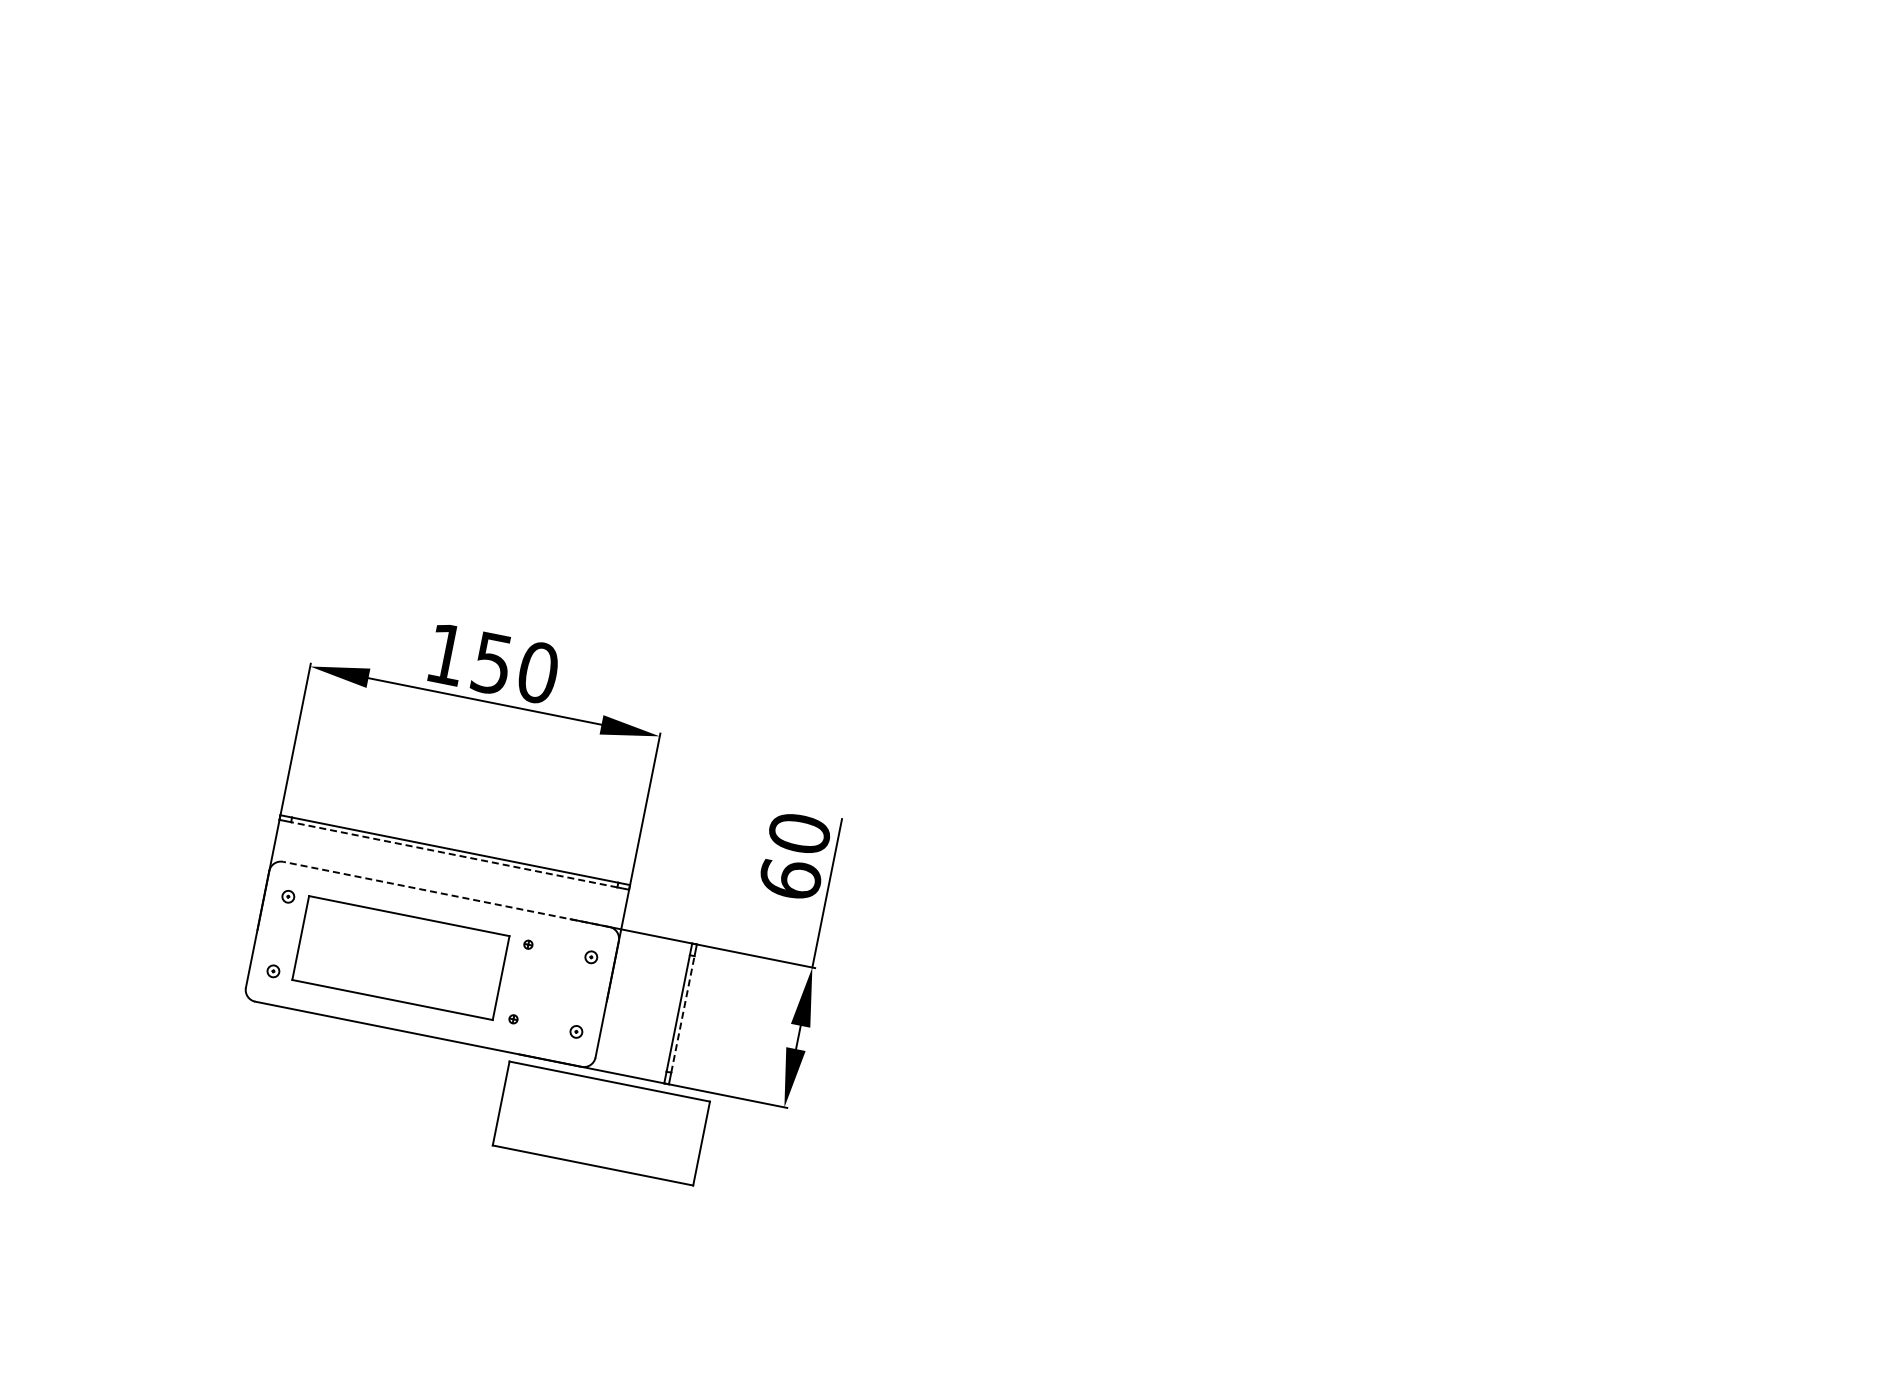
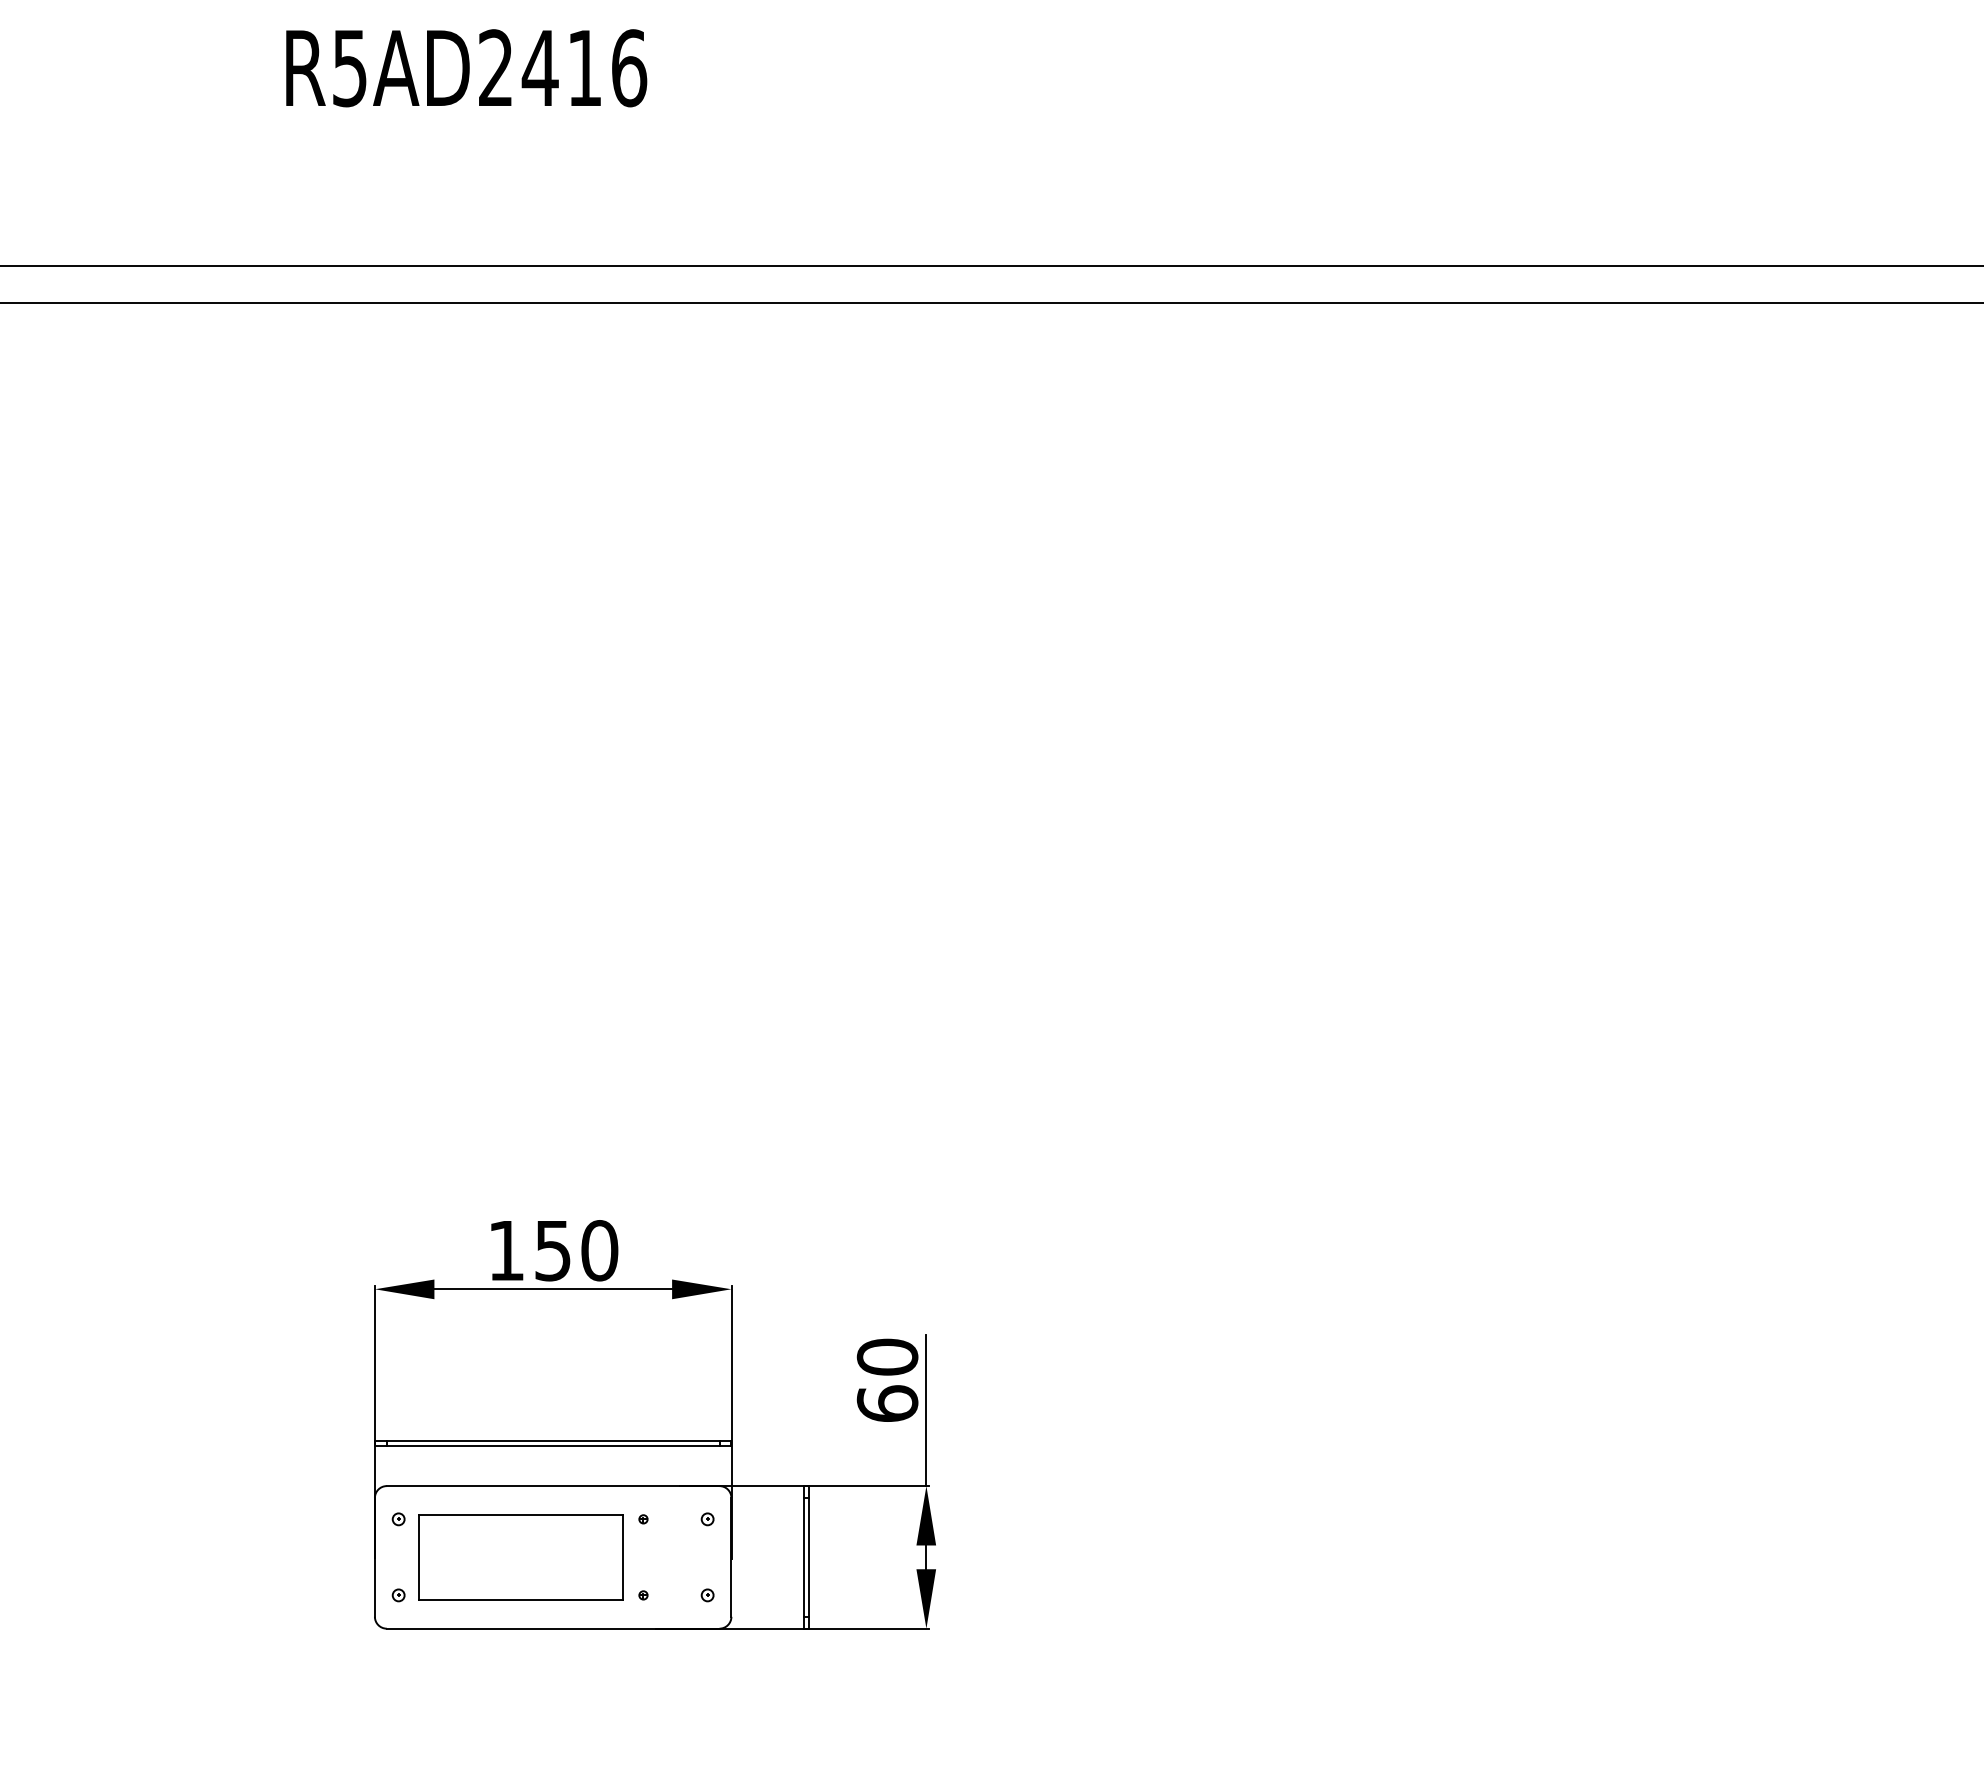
line: (453, 854) -> (552, 1445), dashed -> solid
line: (445, 894) -> (552, 1486), dashed -> solid
line: (682, 1013) -> (808, 1556), dashed -> solid
part: (600, 1123) -> (749, 1680), removed

